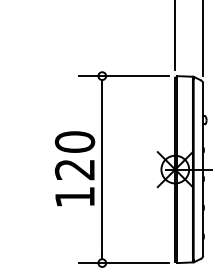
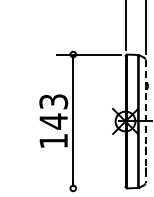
text: (74, 155) -> (53, 111), 120 -> 143
line: (203, 169) -> (145, 121), solid -> dashed
line: (123, 263) -> (88, 188), removed

